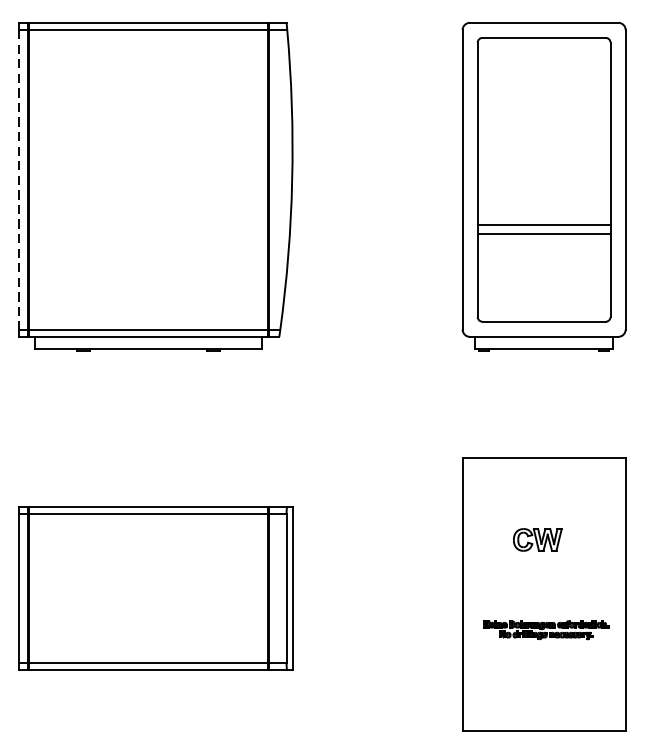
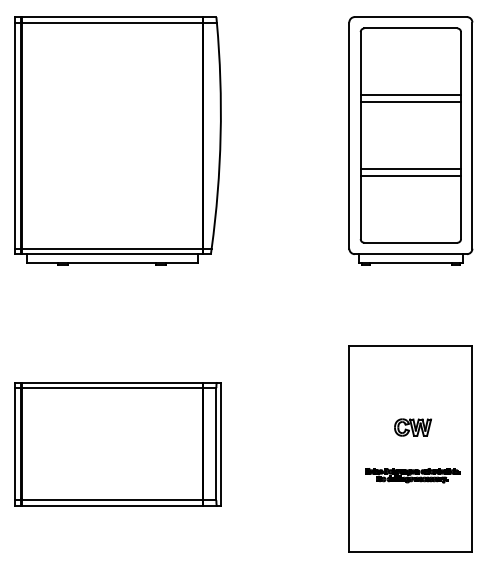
line: (543, 126) -> (410, 95), added
line: (543, 135) -> (410, 102), added
line: (19, 181) -> (14, 136), dashed -> solid
part: (537, 539) -> (412, 427), moved

